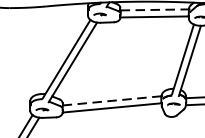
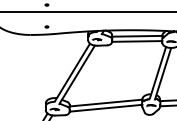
line: (155, 10) -> (137, 36), dashed -> solid
line: (112, 101) -> (106, 103), dashed -> solid

